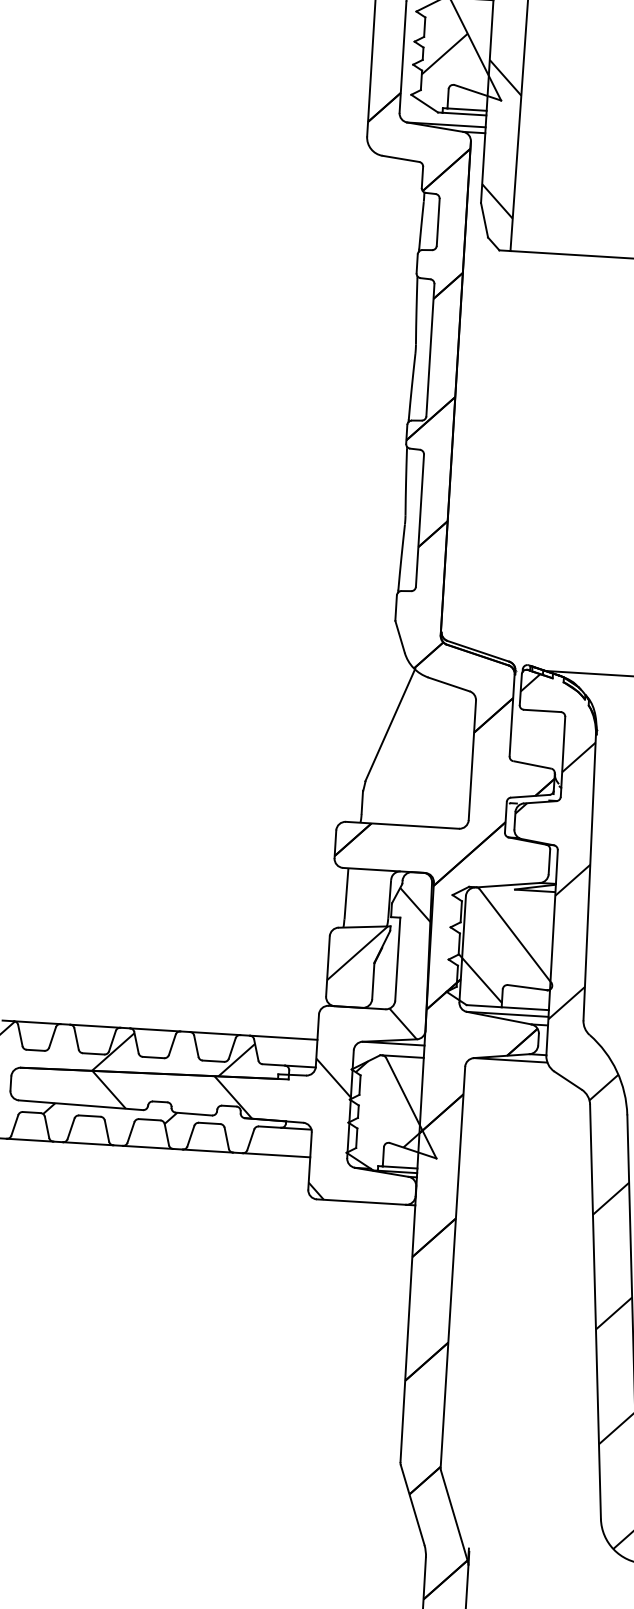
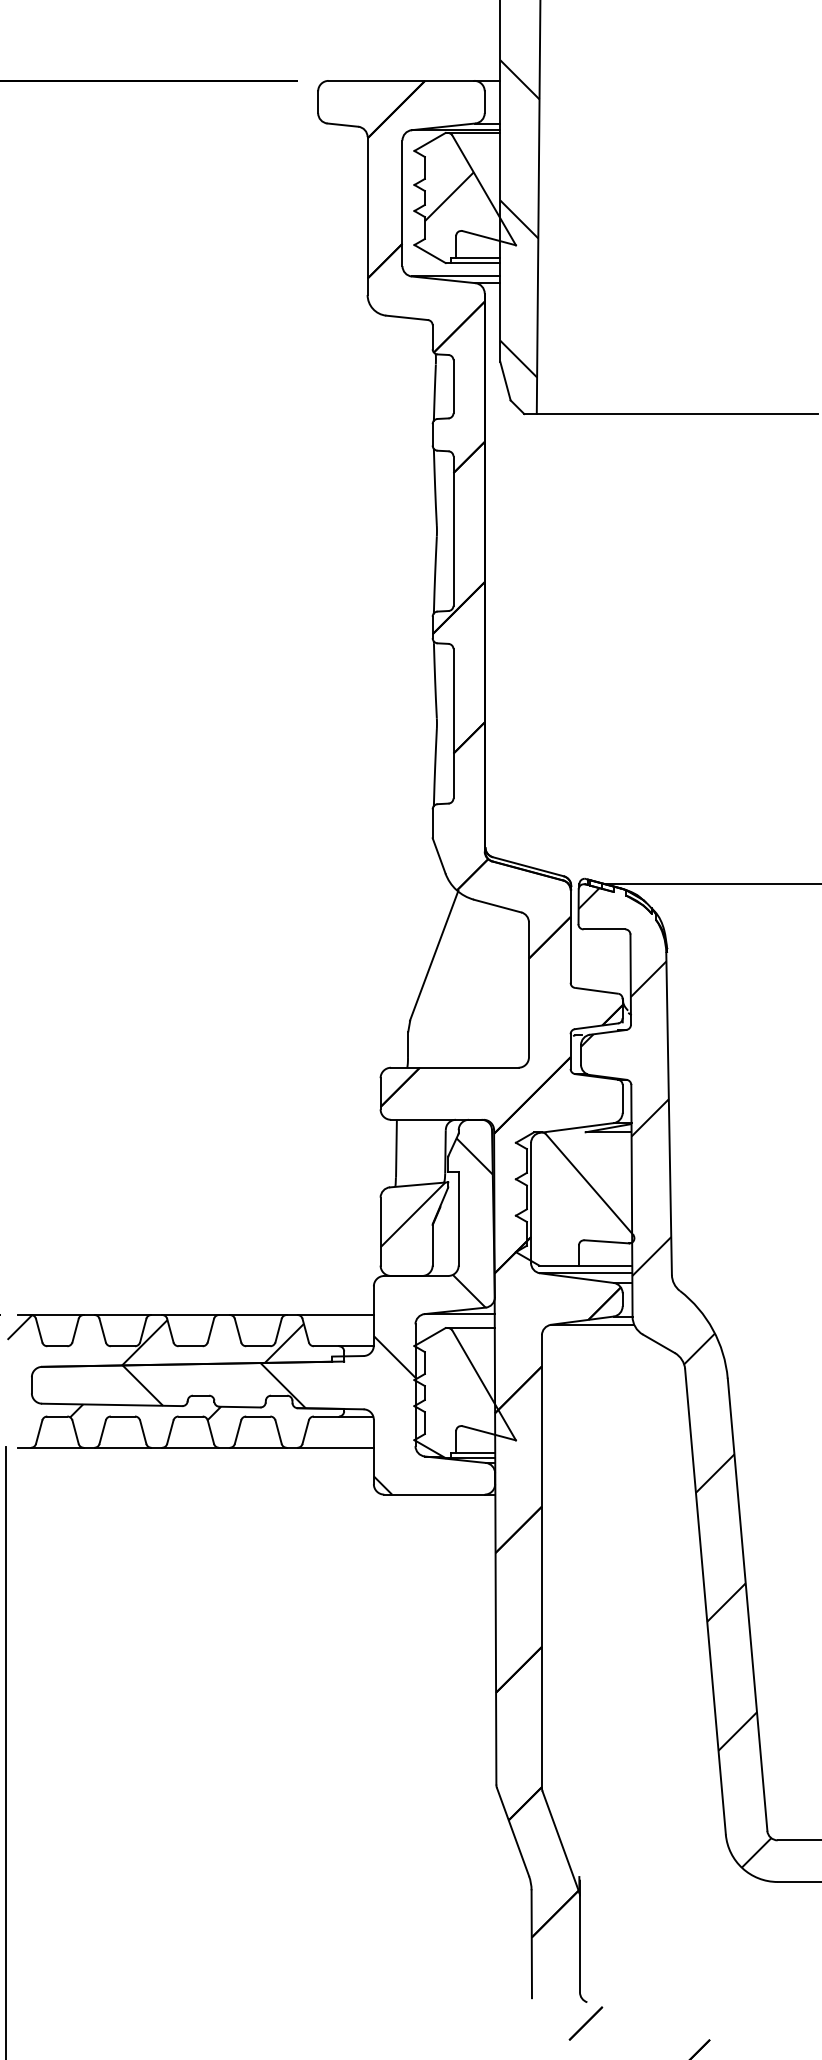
hatch: (479, 978) -> (552, 1234), removed
hatch: (387, 1116) -> (458, 1396), removed

